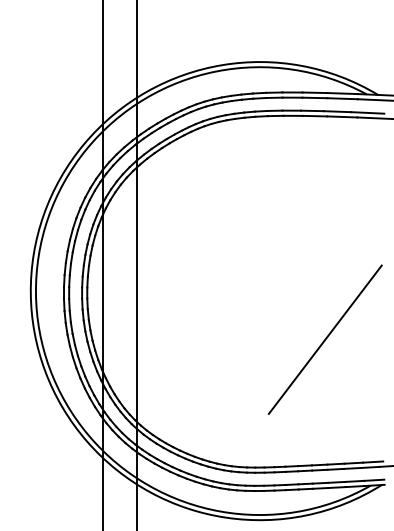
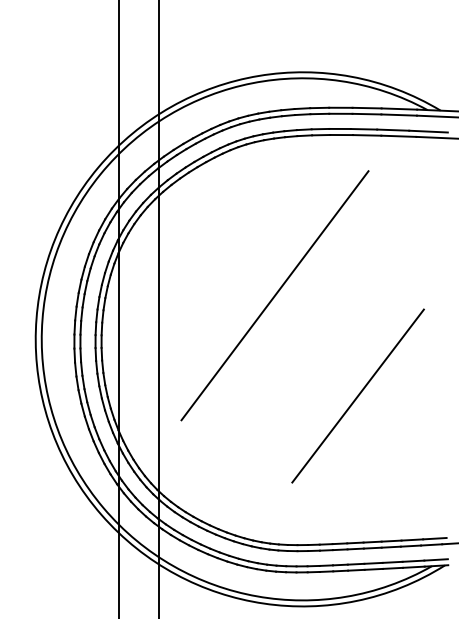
line: (235, 253) -> (274, 295), added
line: (324, 339) -> (357, 395), moved

